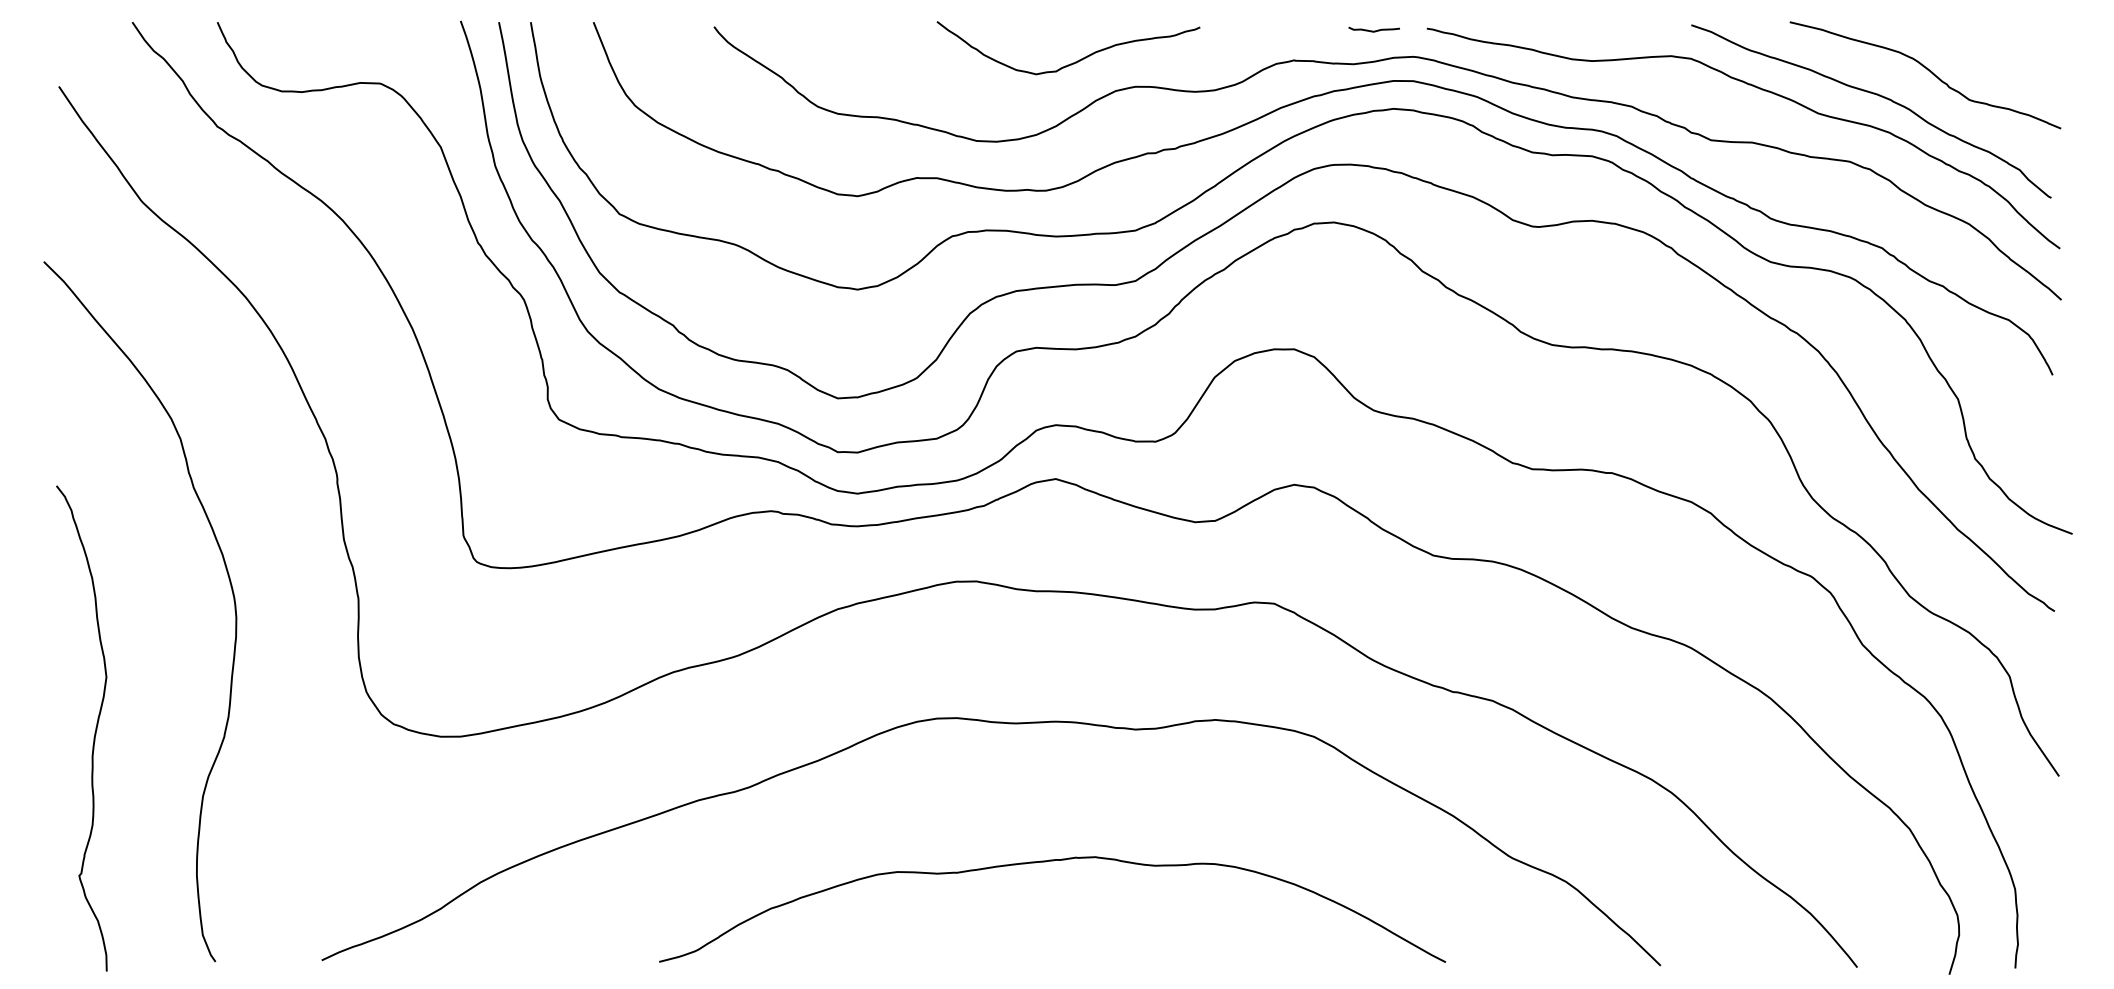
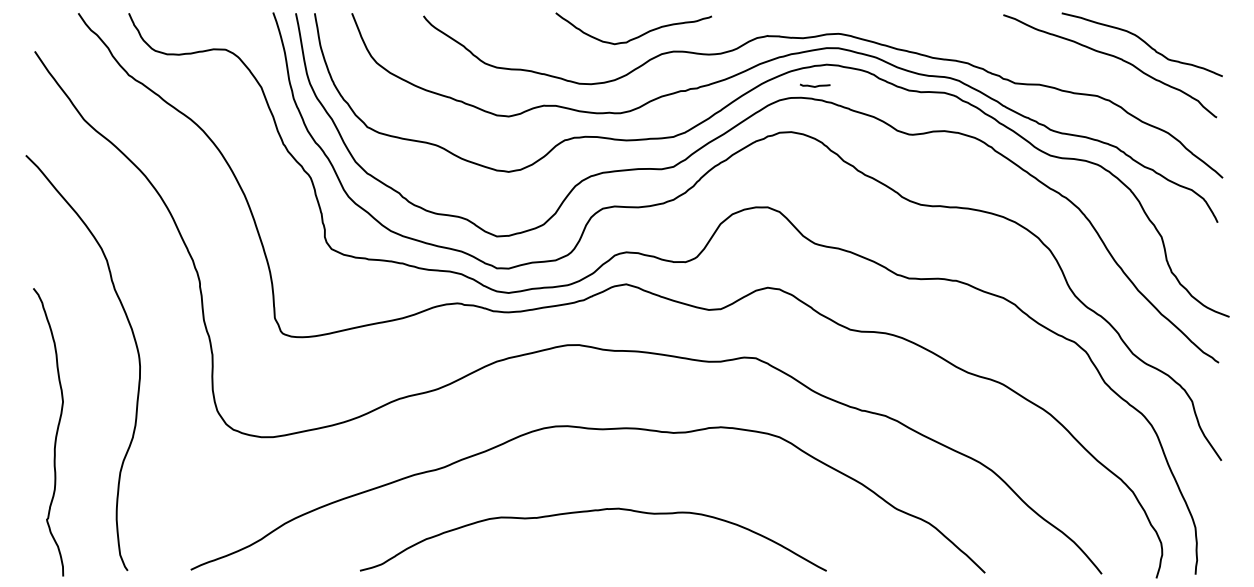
curve: (1374, 29) -> (815, 85), moved
curve: (1762, 91) -> (1045, 54), removed
curve: (1044, 863) -> (588, 512), moved

